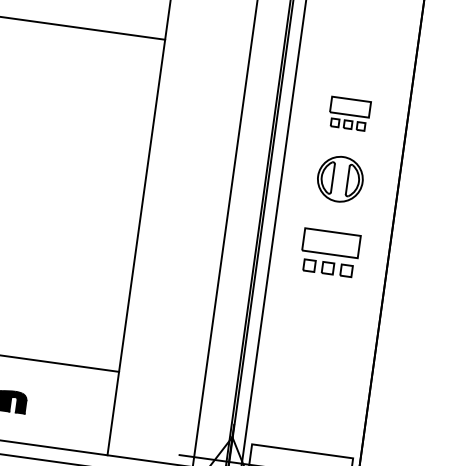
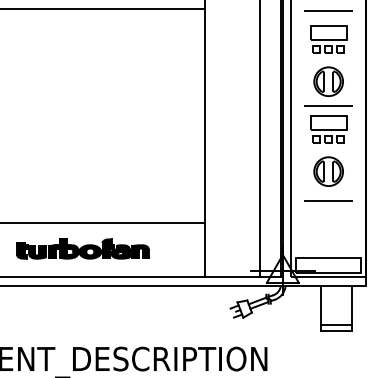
line: (355, 70) -> (328, 11), added
part: (349, 113) -> (328, 39), size x1.43
line: (335, 215) -> (328, 105), added
part: (320, 318) -> (328, 171), added
line: (314, 362) -> (328, 200), added

